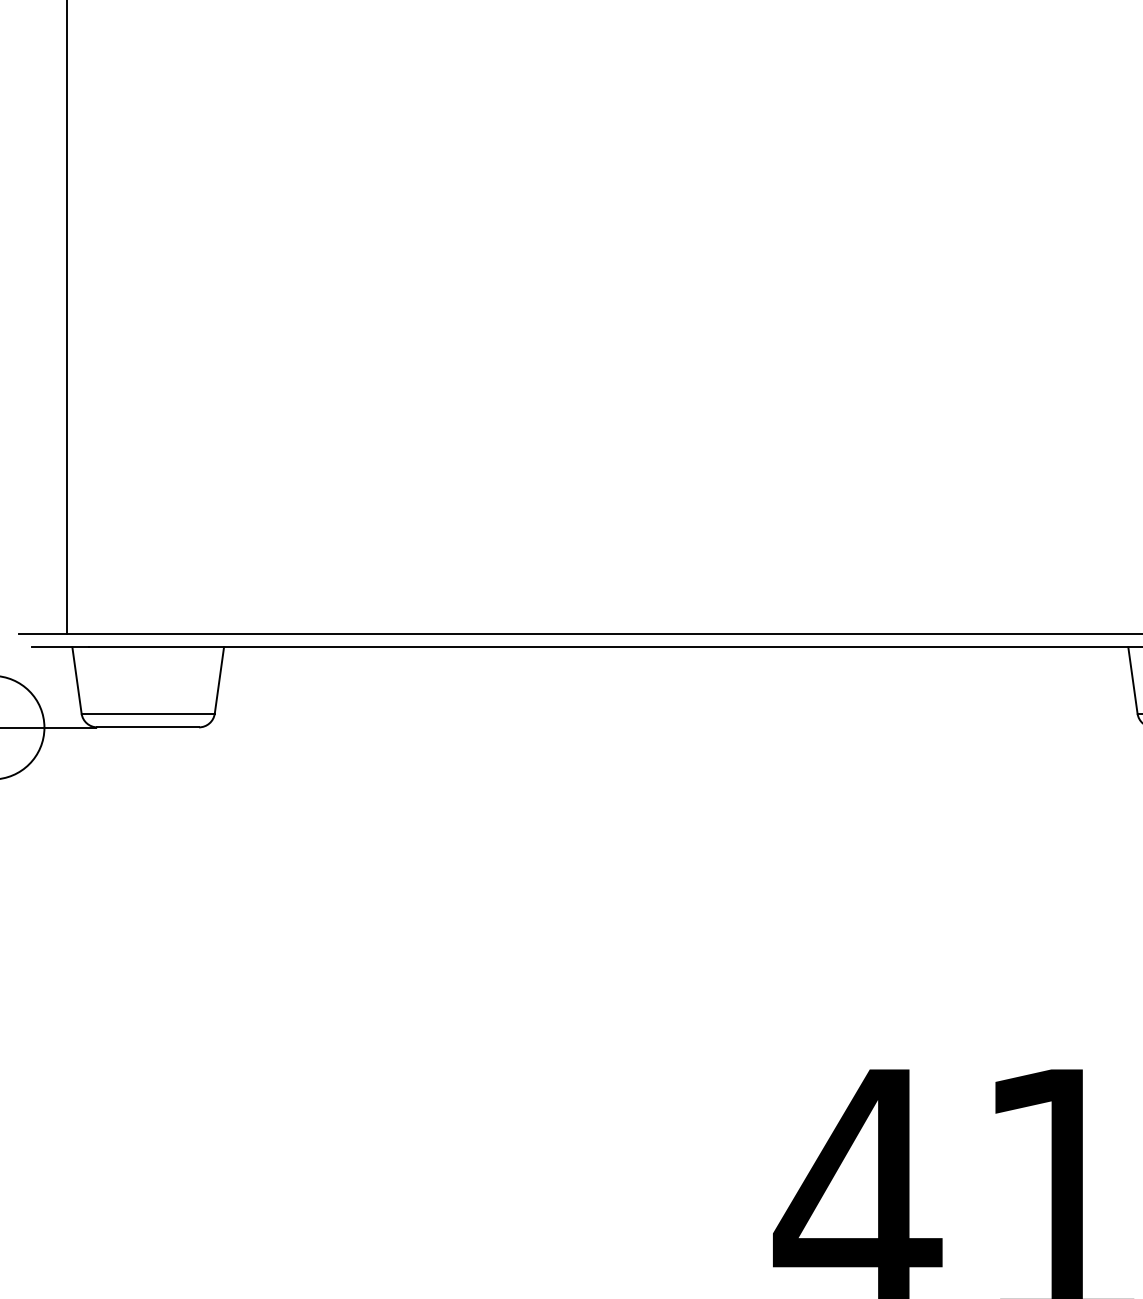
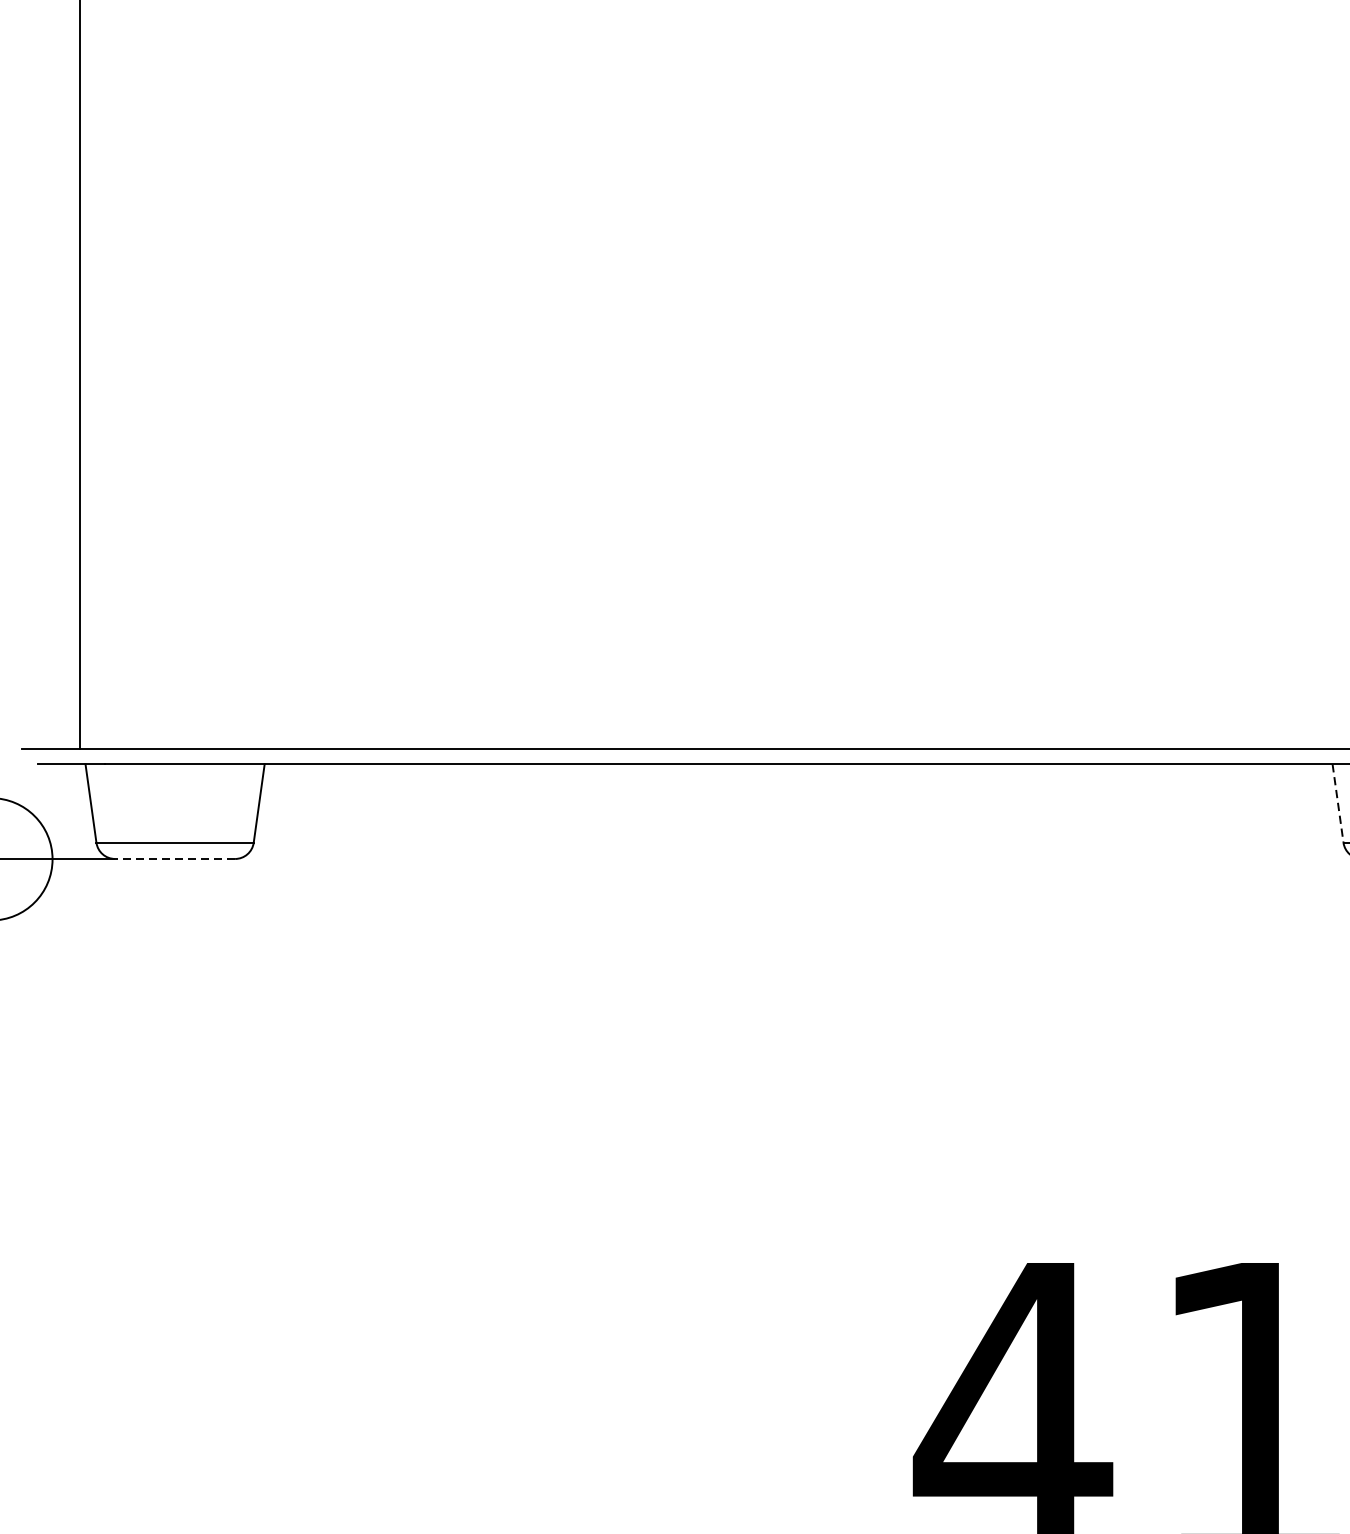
line: (1132, 680) -> (1337, 803), solid -> dashed
line: (148, 727) -> (175, 859), solid -> dashed

